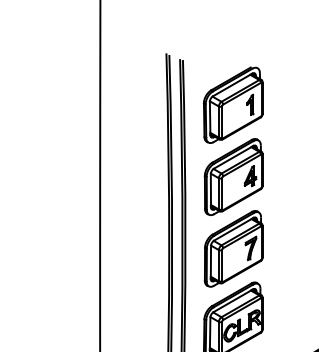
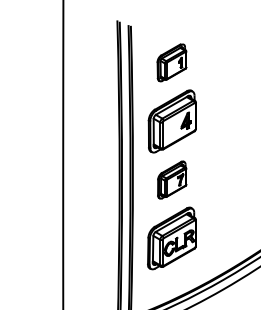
part: (232, 104) -> (171, 62), size x0.6
part: (232, 248) -> (171, 179), size x0.6

